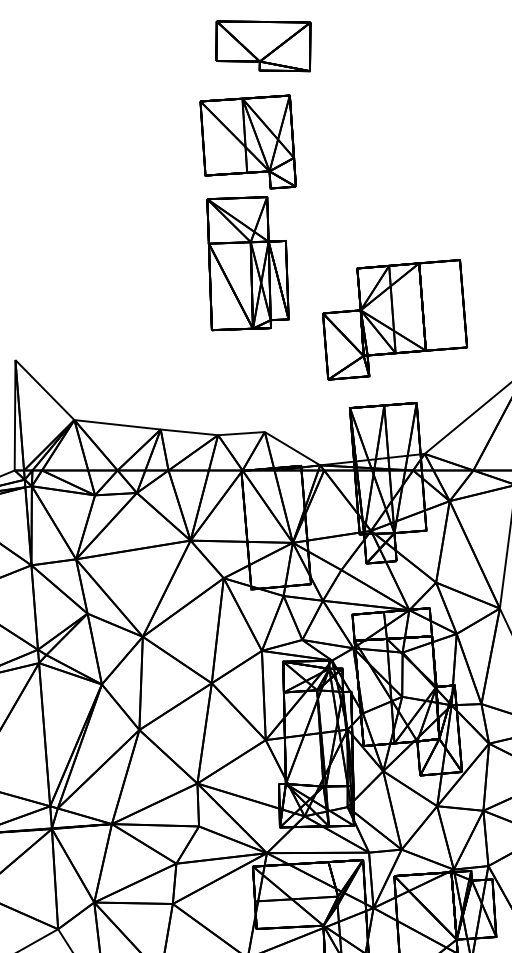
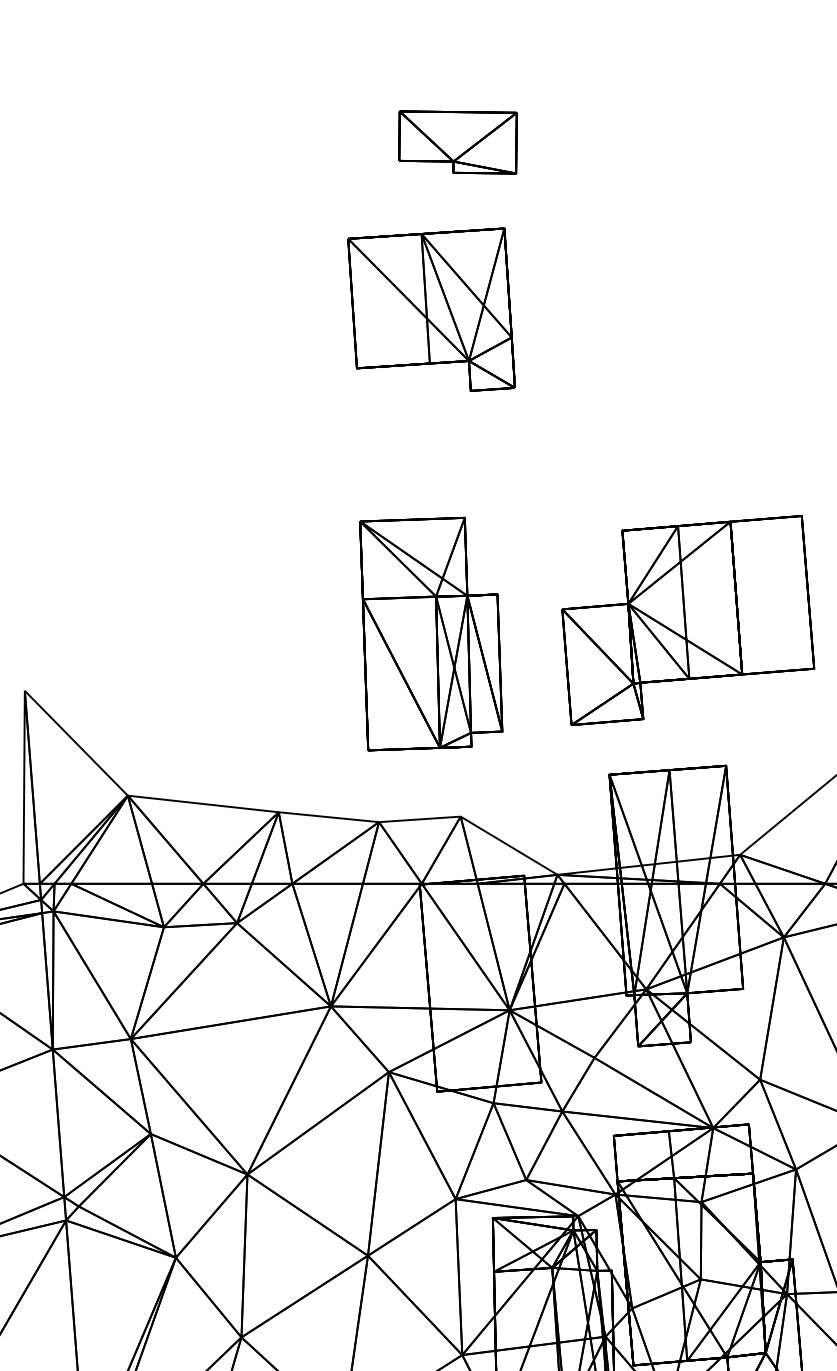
part: (262, 46) -> (456, 142), size x0.71
part: (247, 263) -> (430, 633), moved

